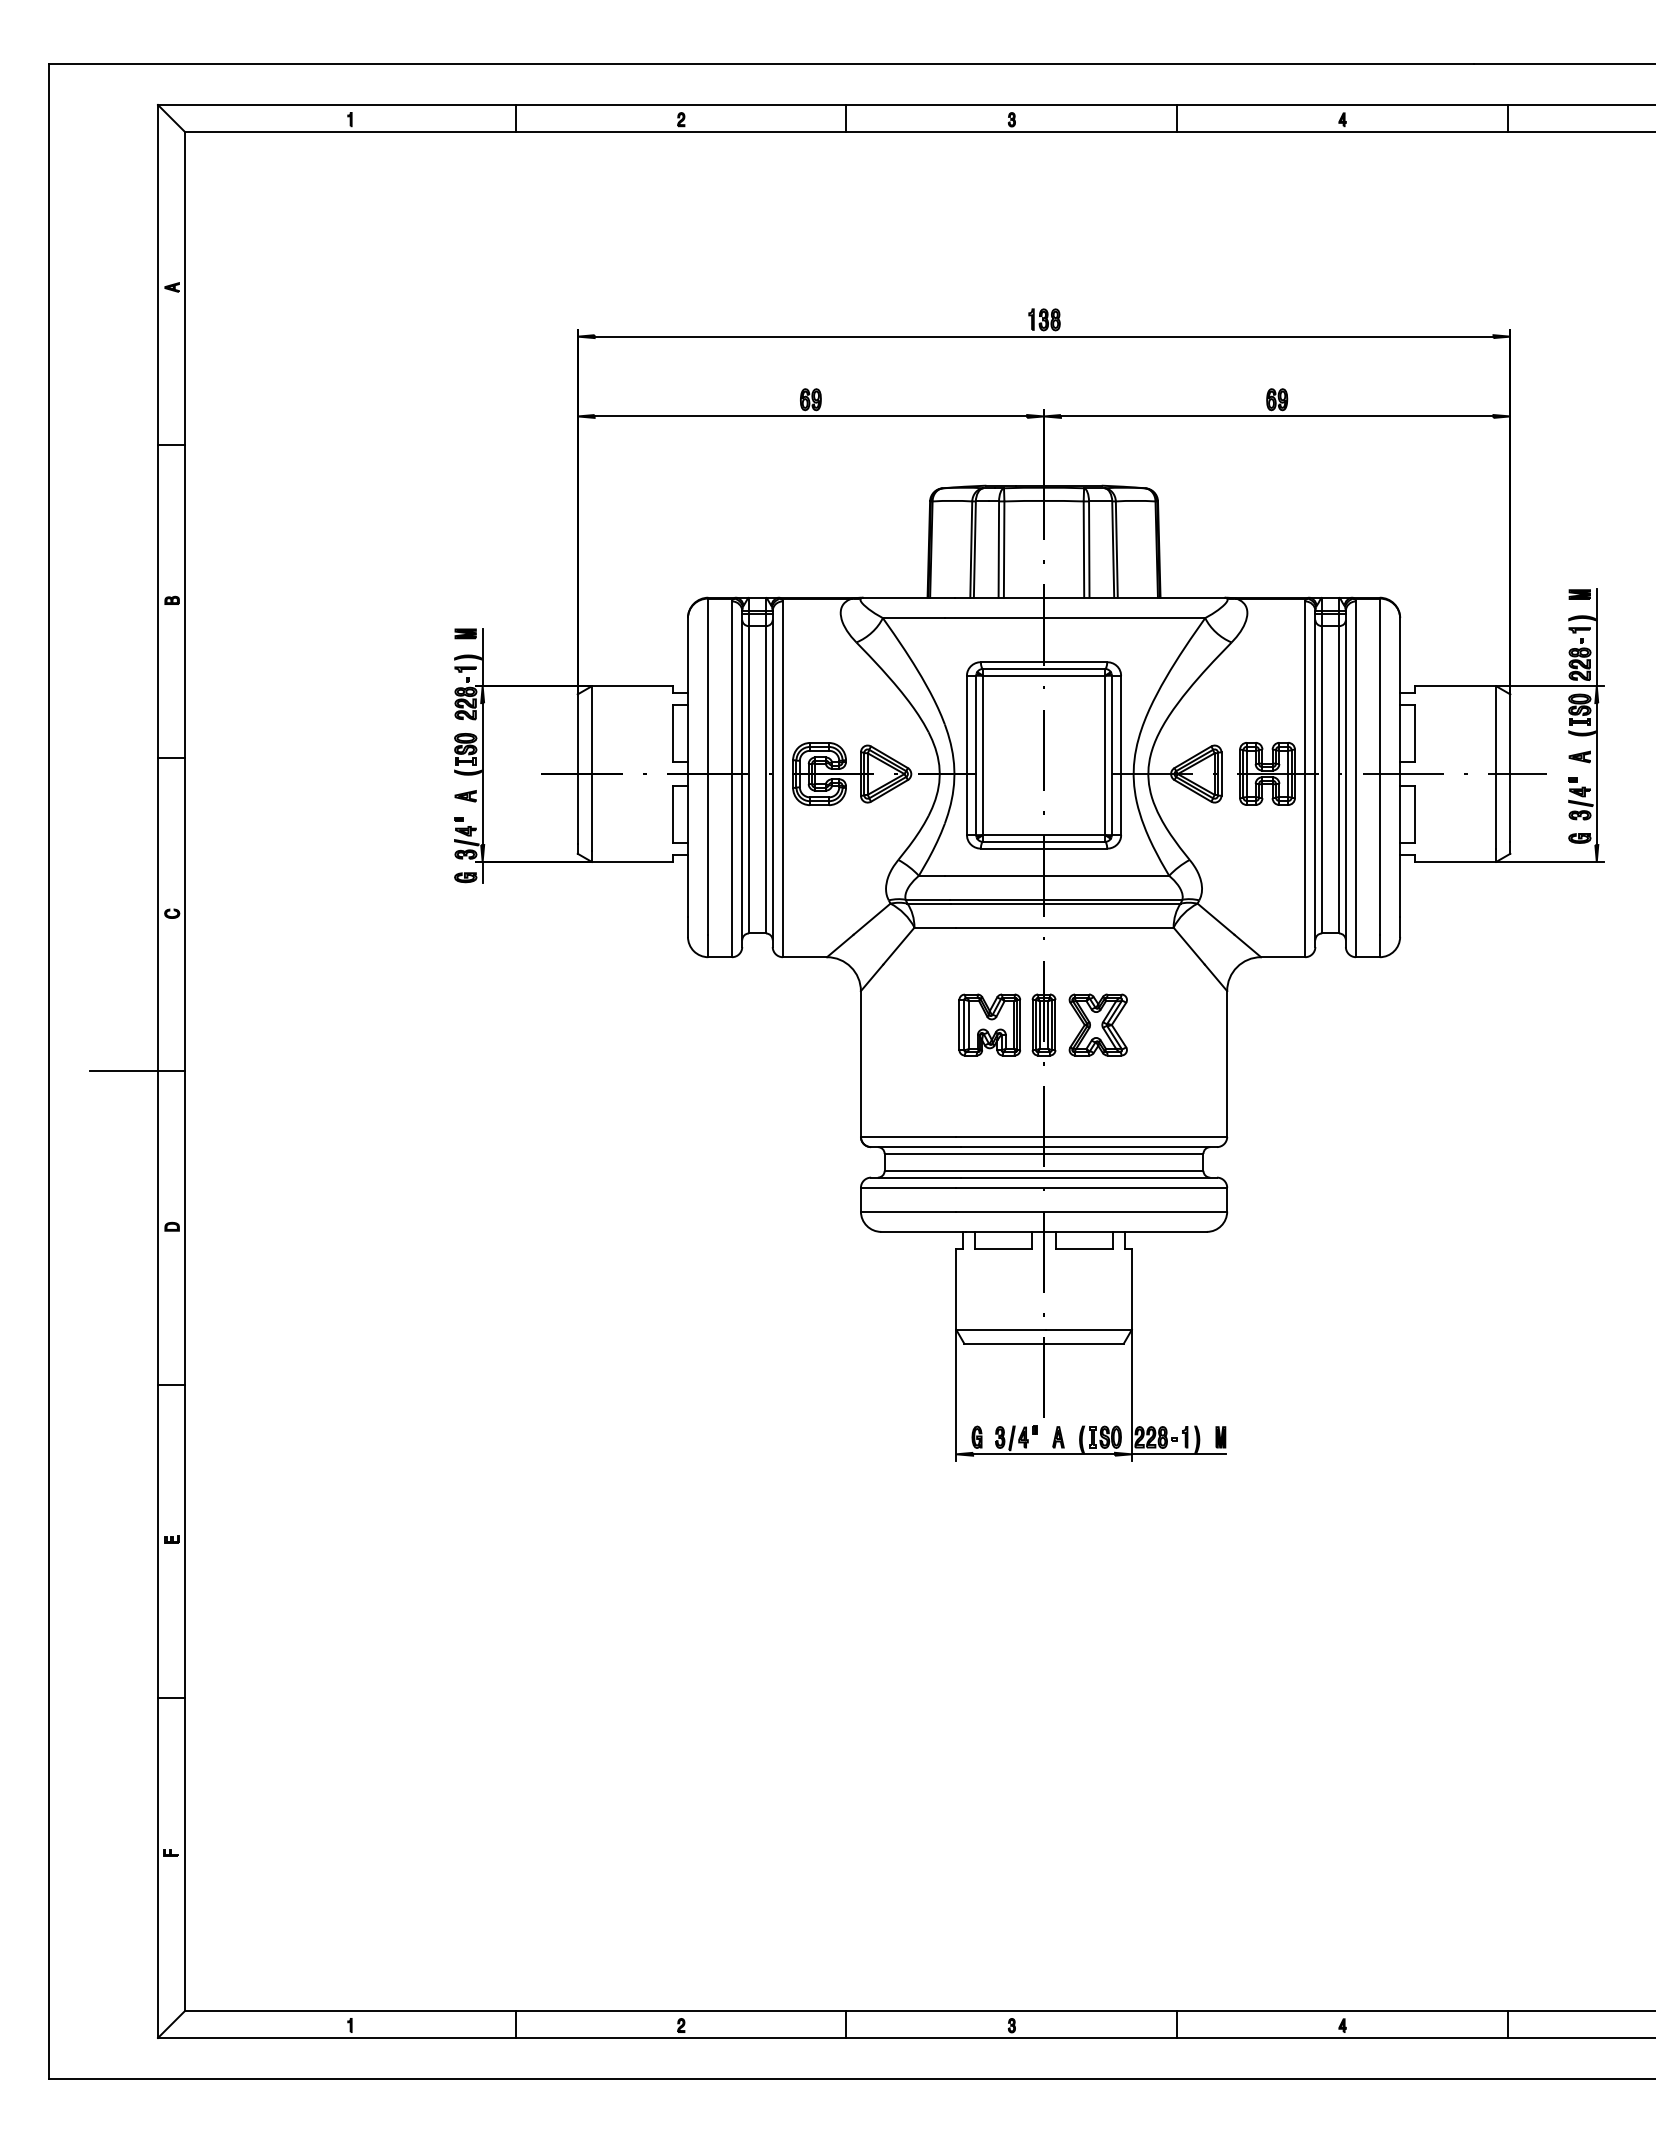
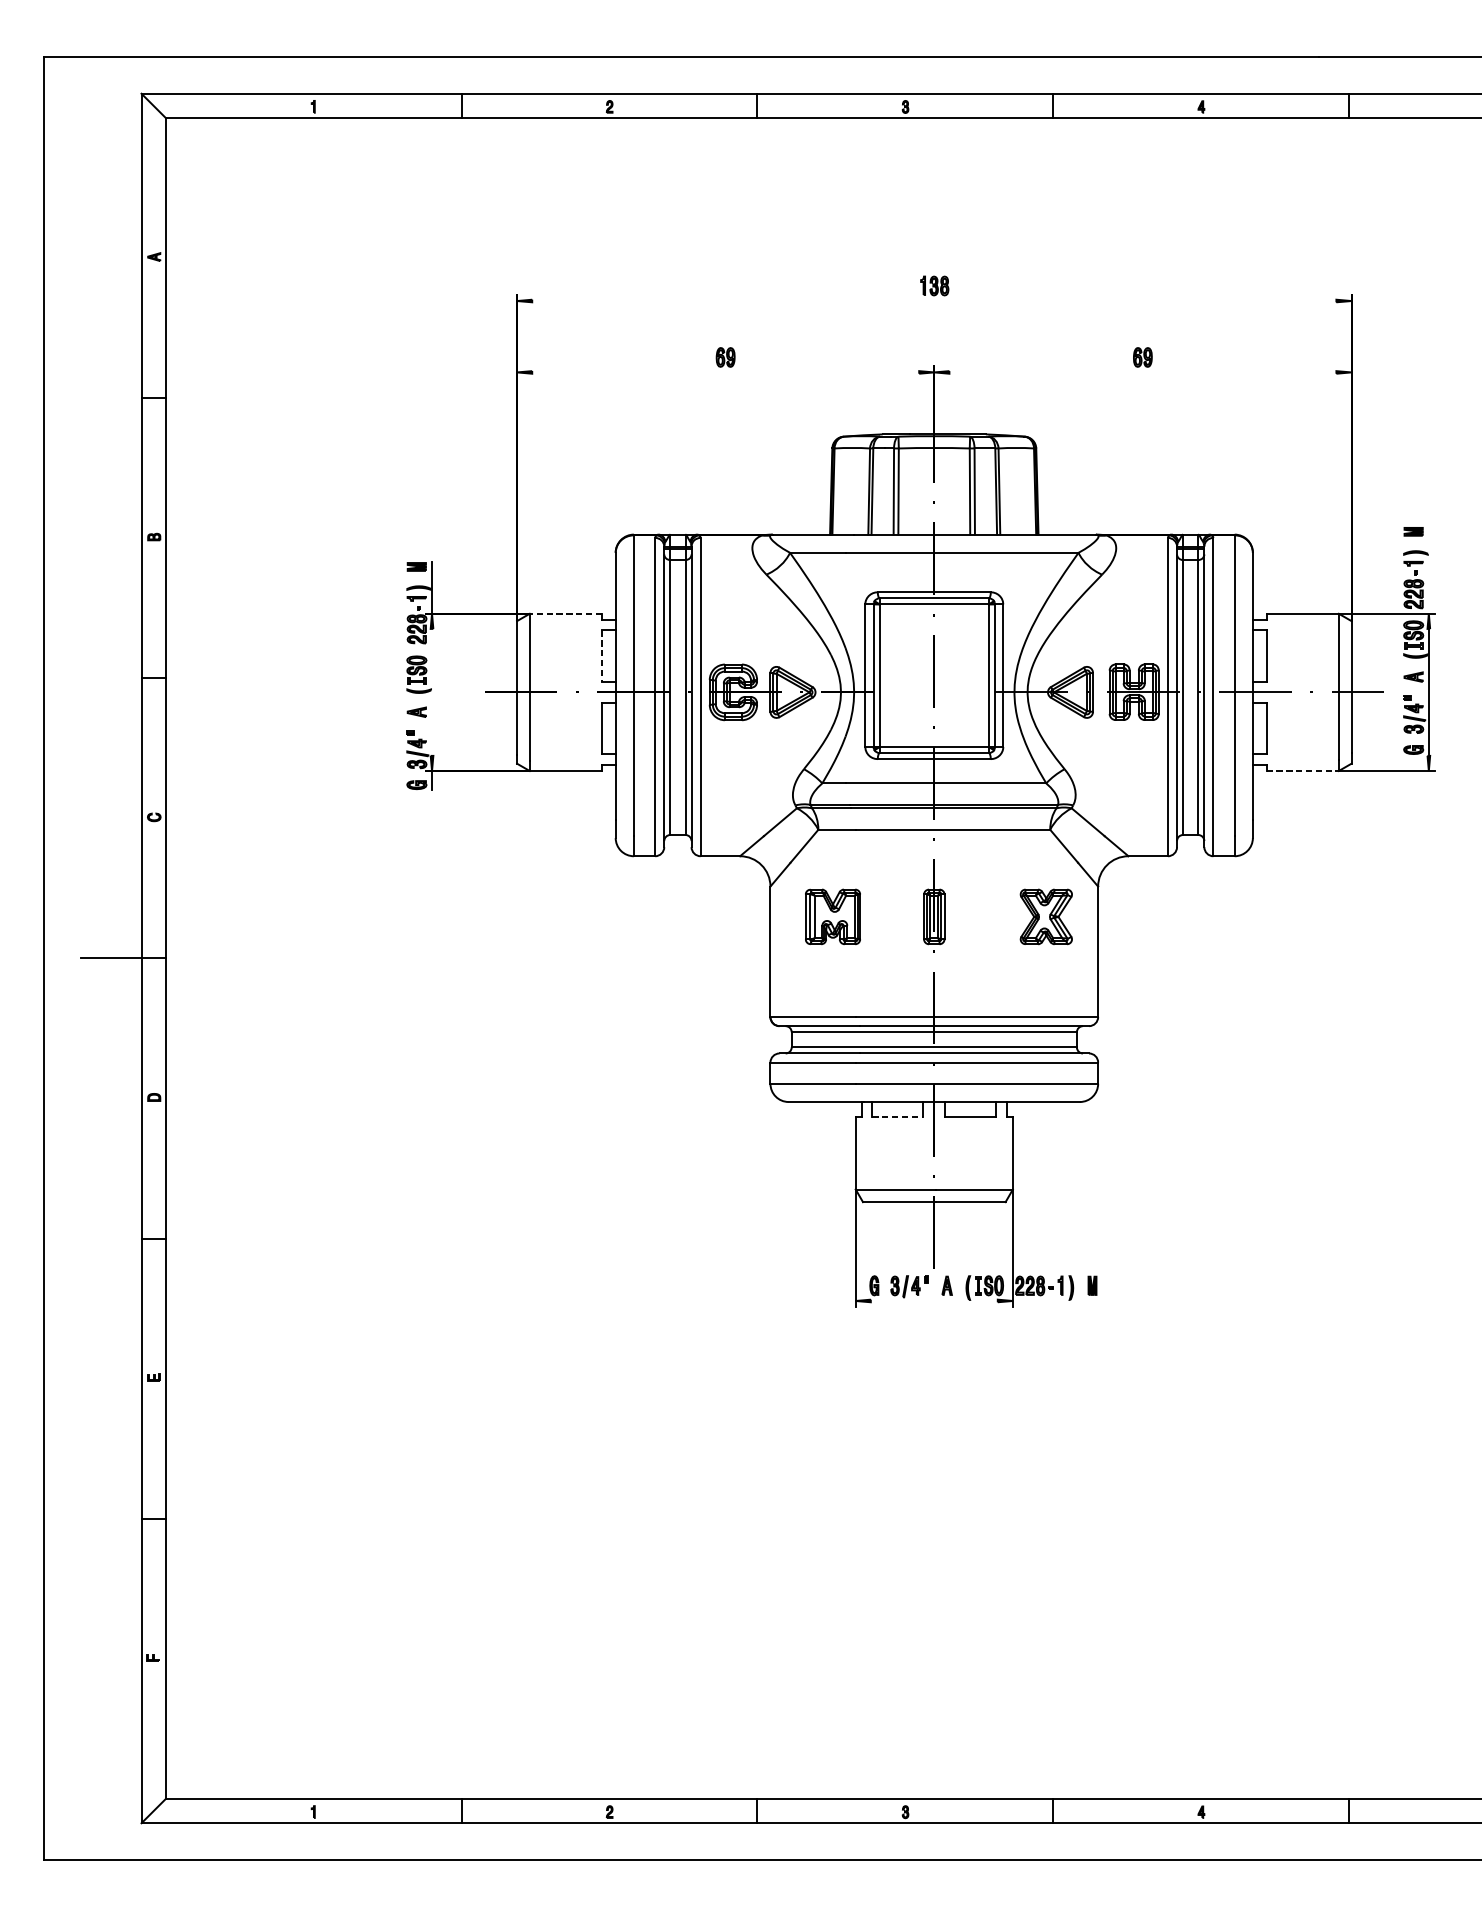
line: (1043, 336) -> (933, 300), removed
line: (810, 416) -> (725, 372), removed
line: (1276, 416) -> (1142, 372), removed
line: (1596, 637) -> (1428, 570), removed
line: (631, 686) -> (565, 614), solid -> dashed
line: (672, 733) -> (601, 656), solid -> dashed
line: (482, 774) -> (431, 692), removed
line: (1456, 861) -> (1303, 770), solid -> dashed
part: (989, 1024) -> (832, 916), moved
part: (1097, 1024) -> (1045, 916), moved
line: (1003, 1248) -> (898, 1116), solid -> dashed
line: (1044, 1454) -> (934, 1301), removed
line: (1178, 1454) -> (1054, 1301), removed

